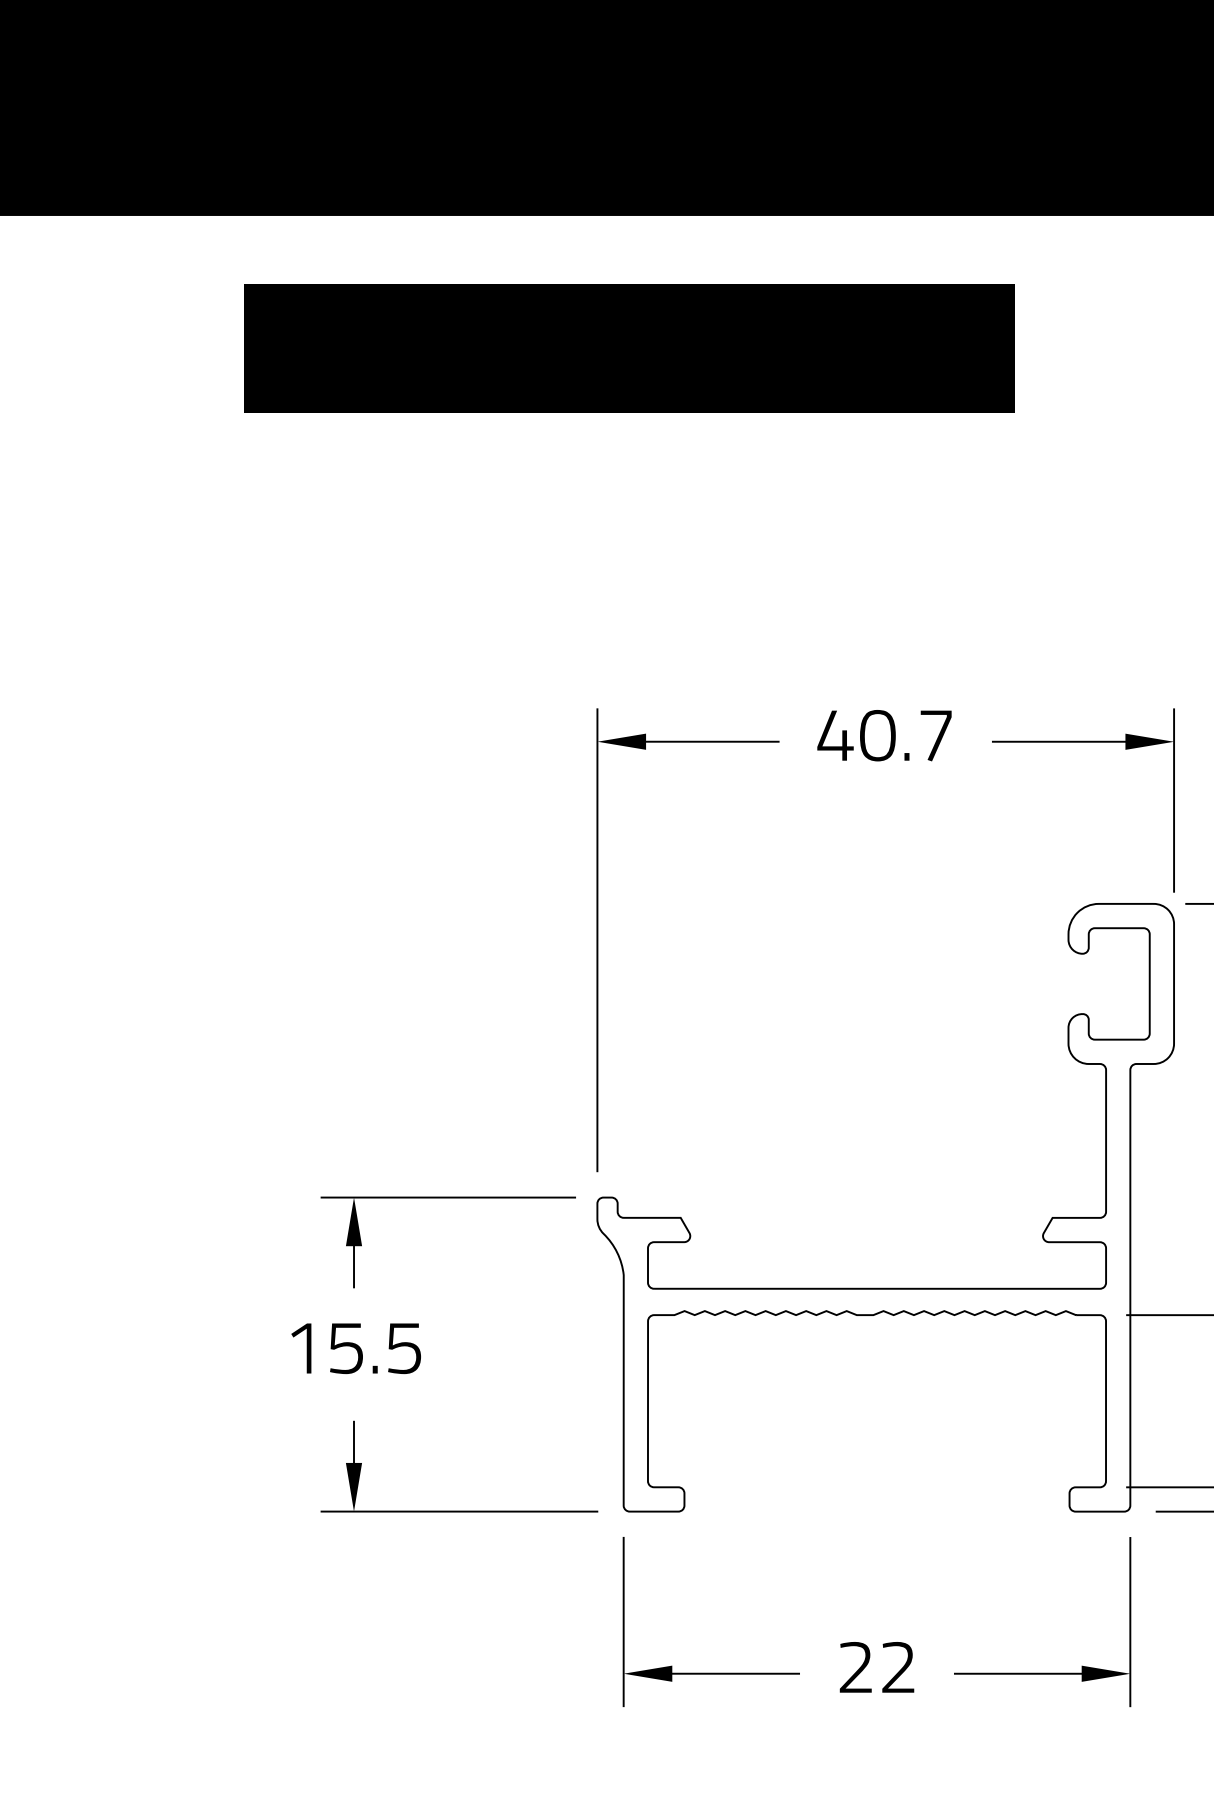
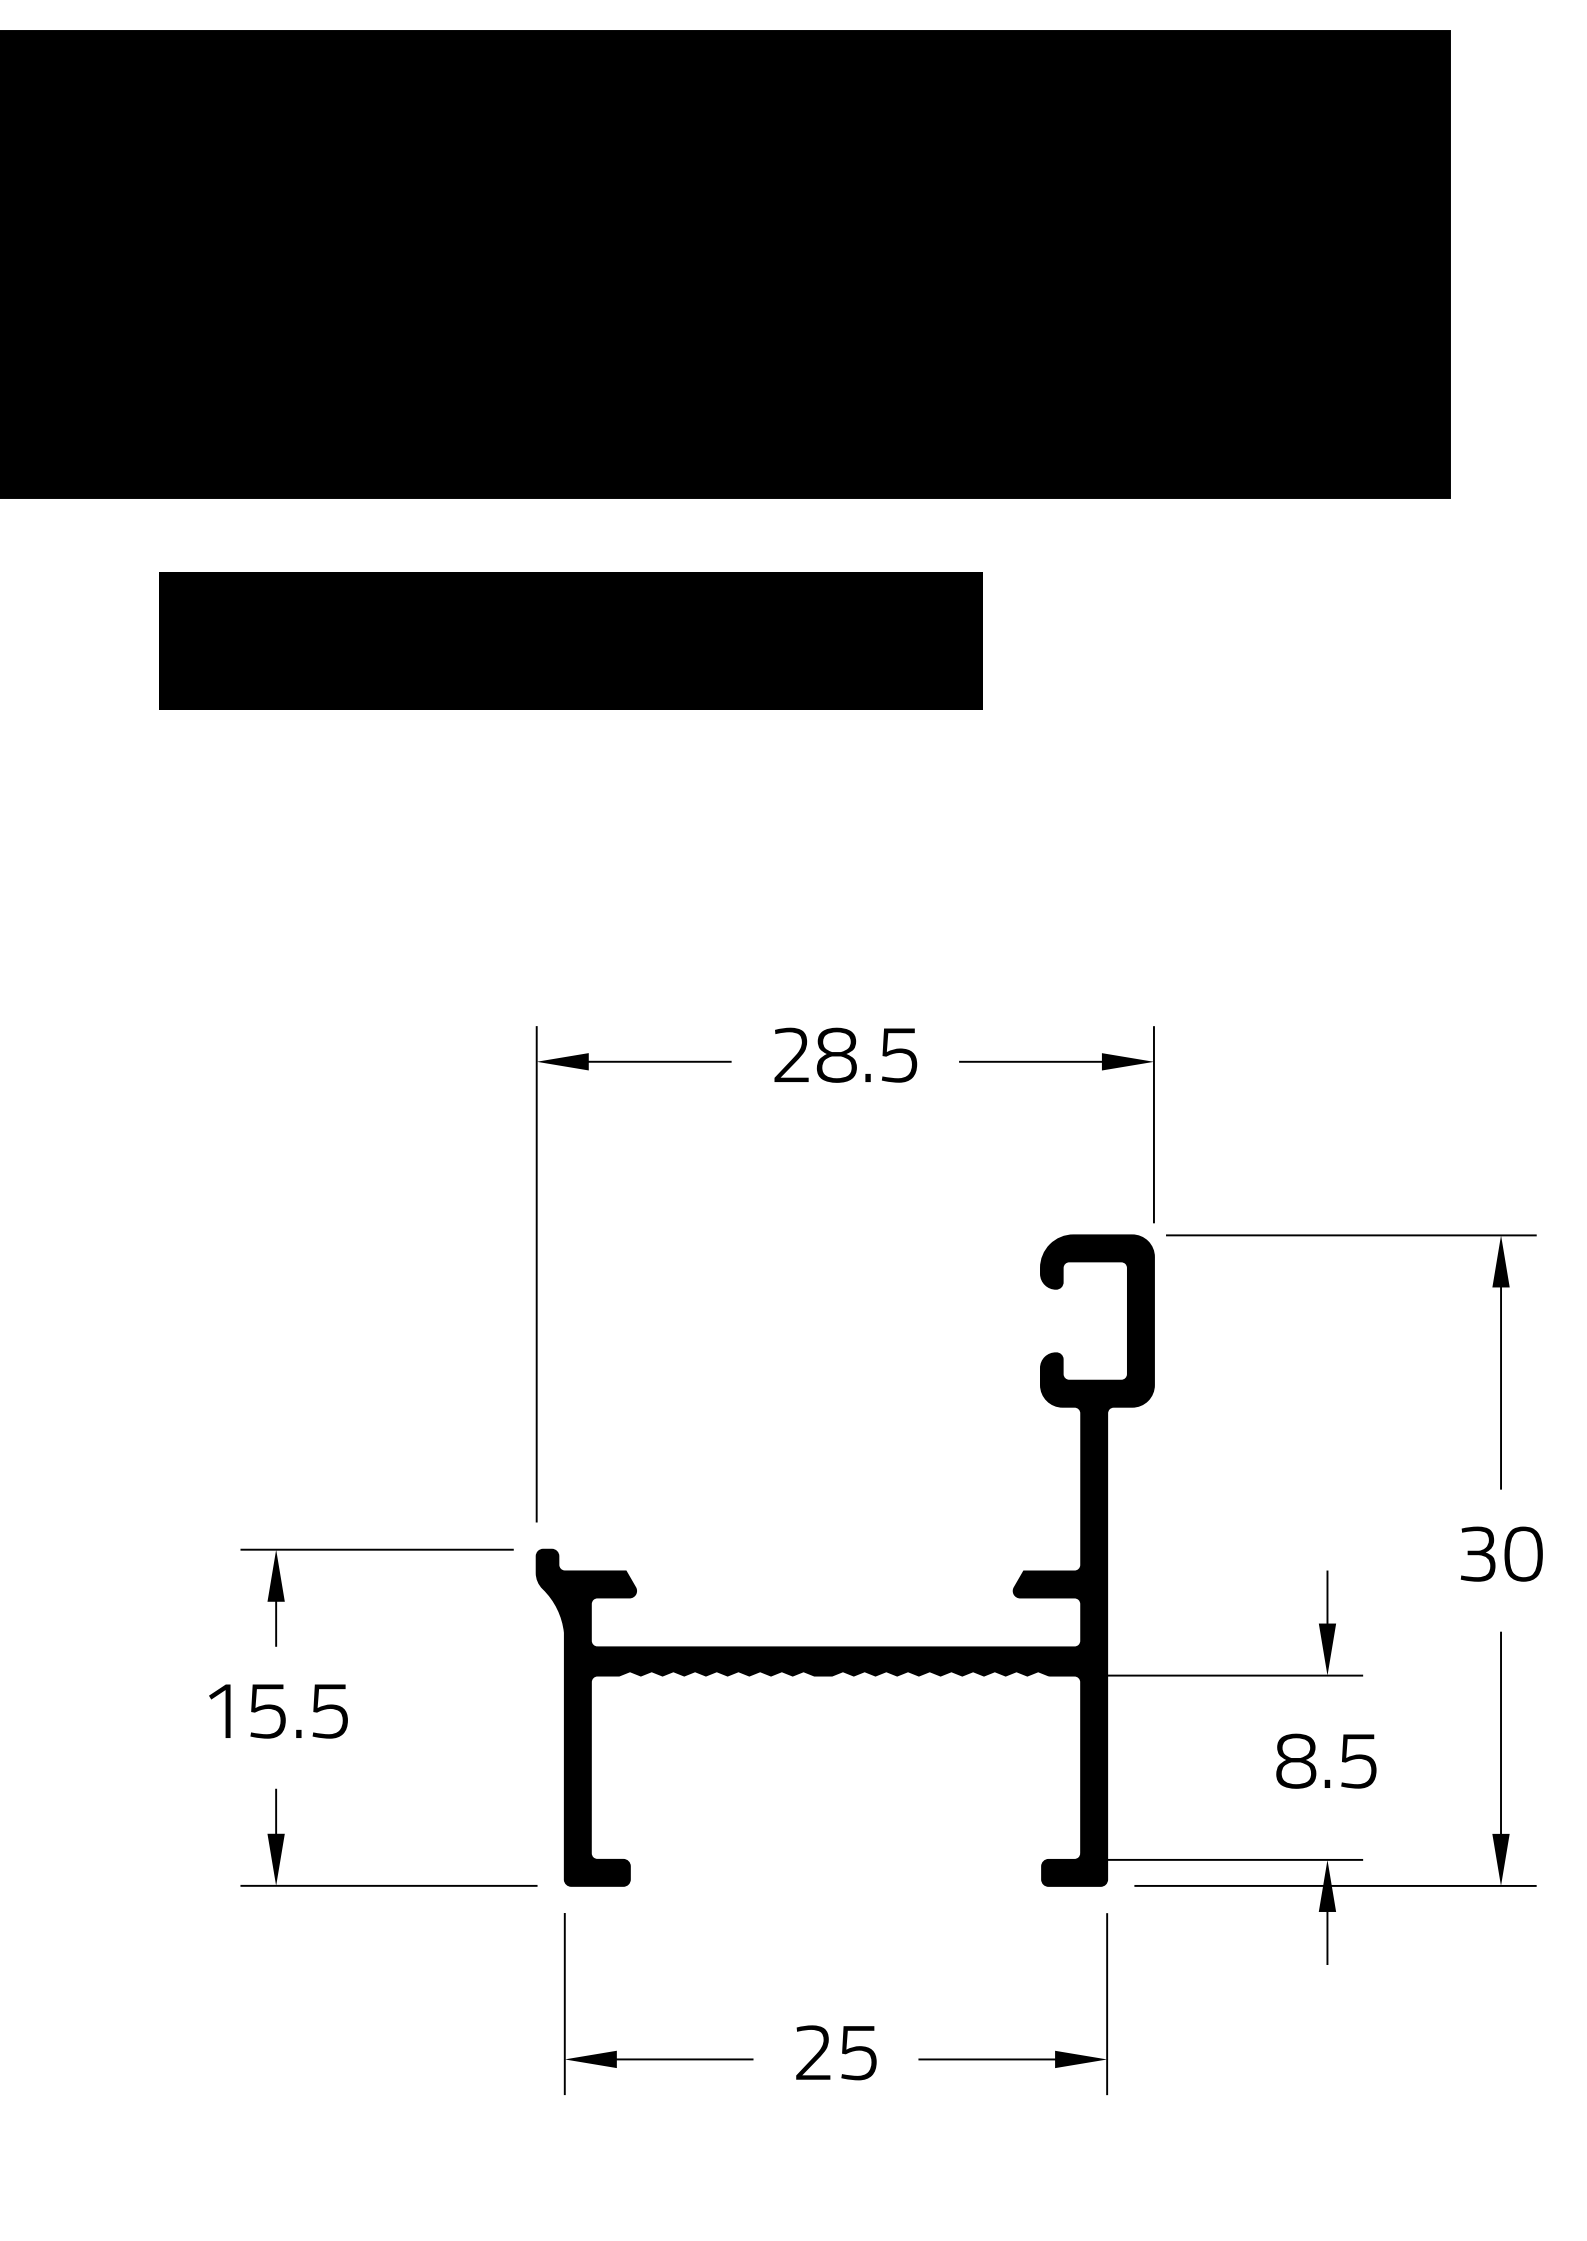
text: (884, 734) -> (844, 1054), 40.7 -> 28.5
fill: (884, 1207) -> (844, 1560), added
text: (898, 1667) -> (858, 2052), 22 -> 25

